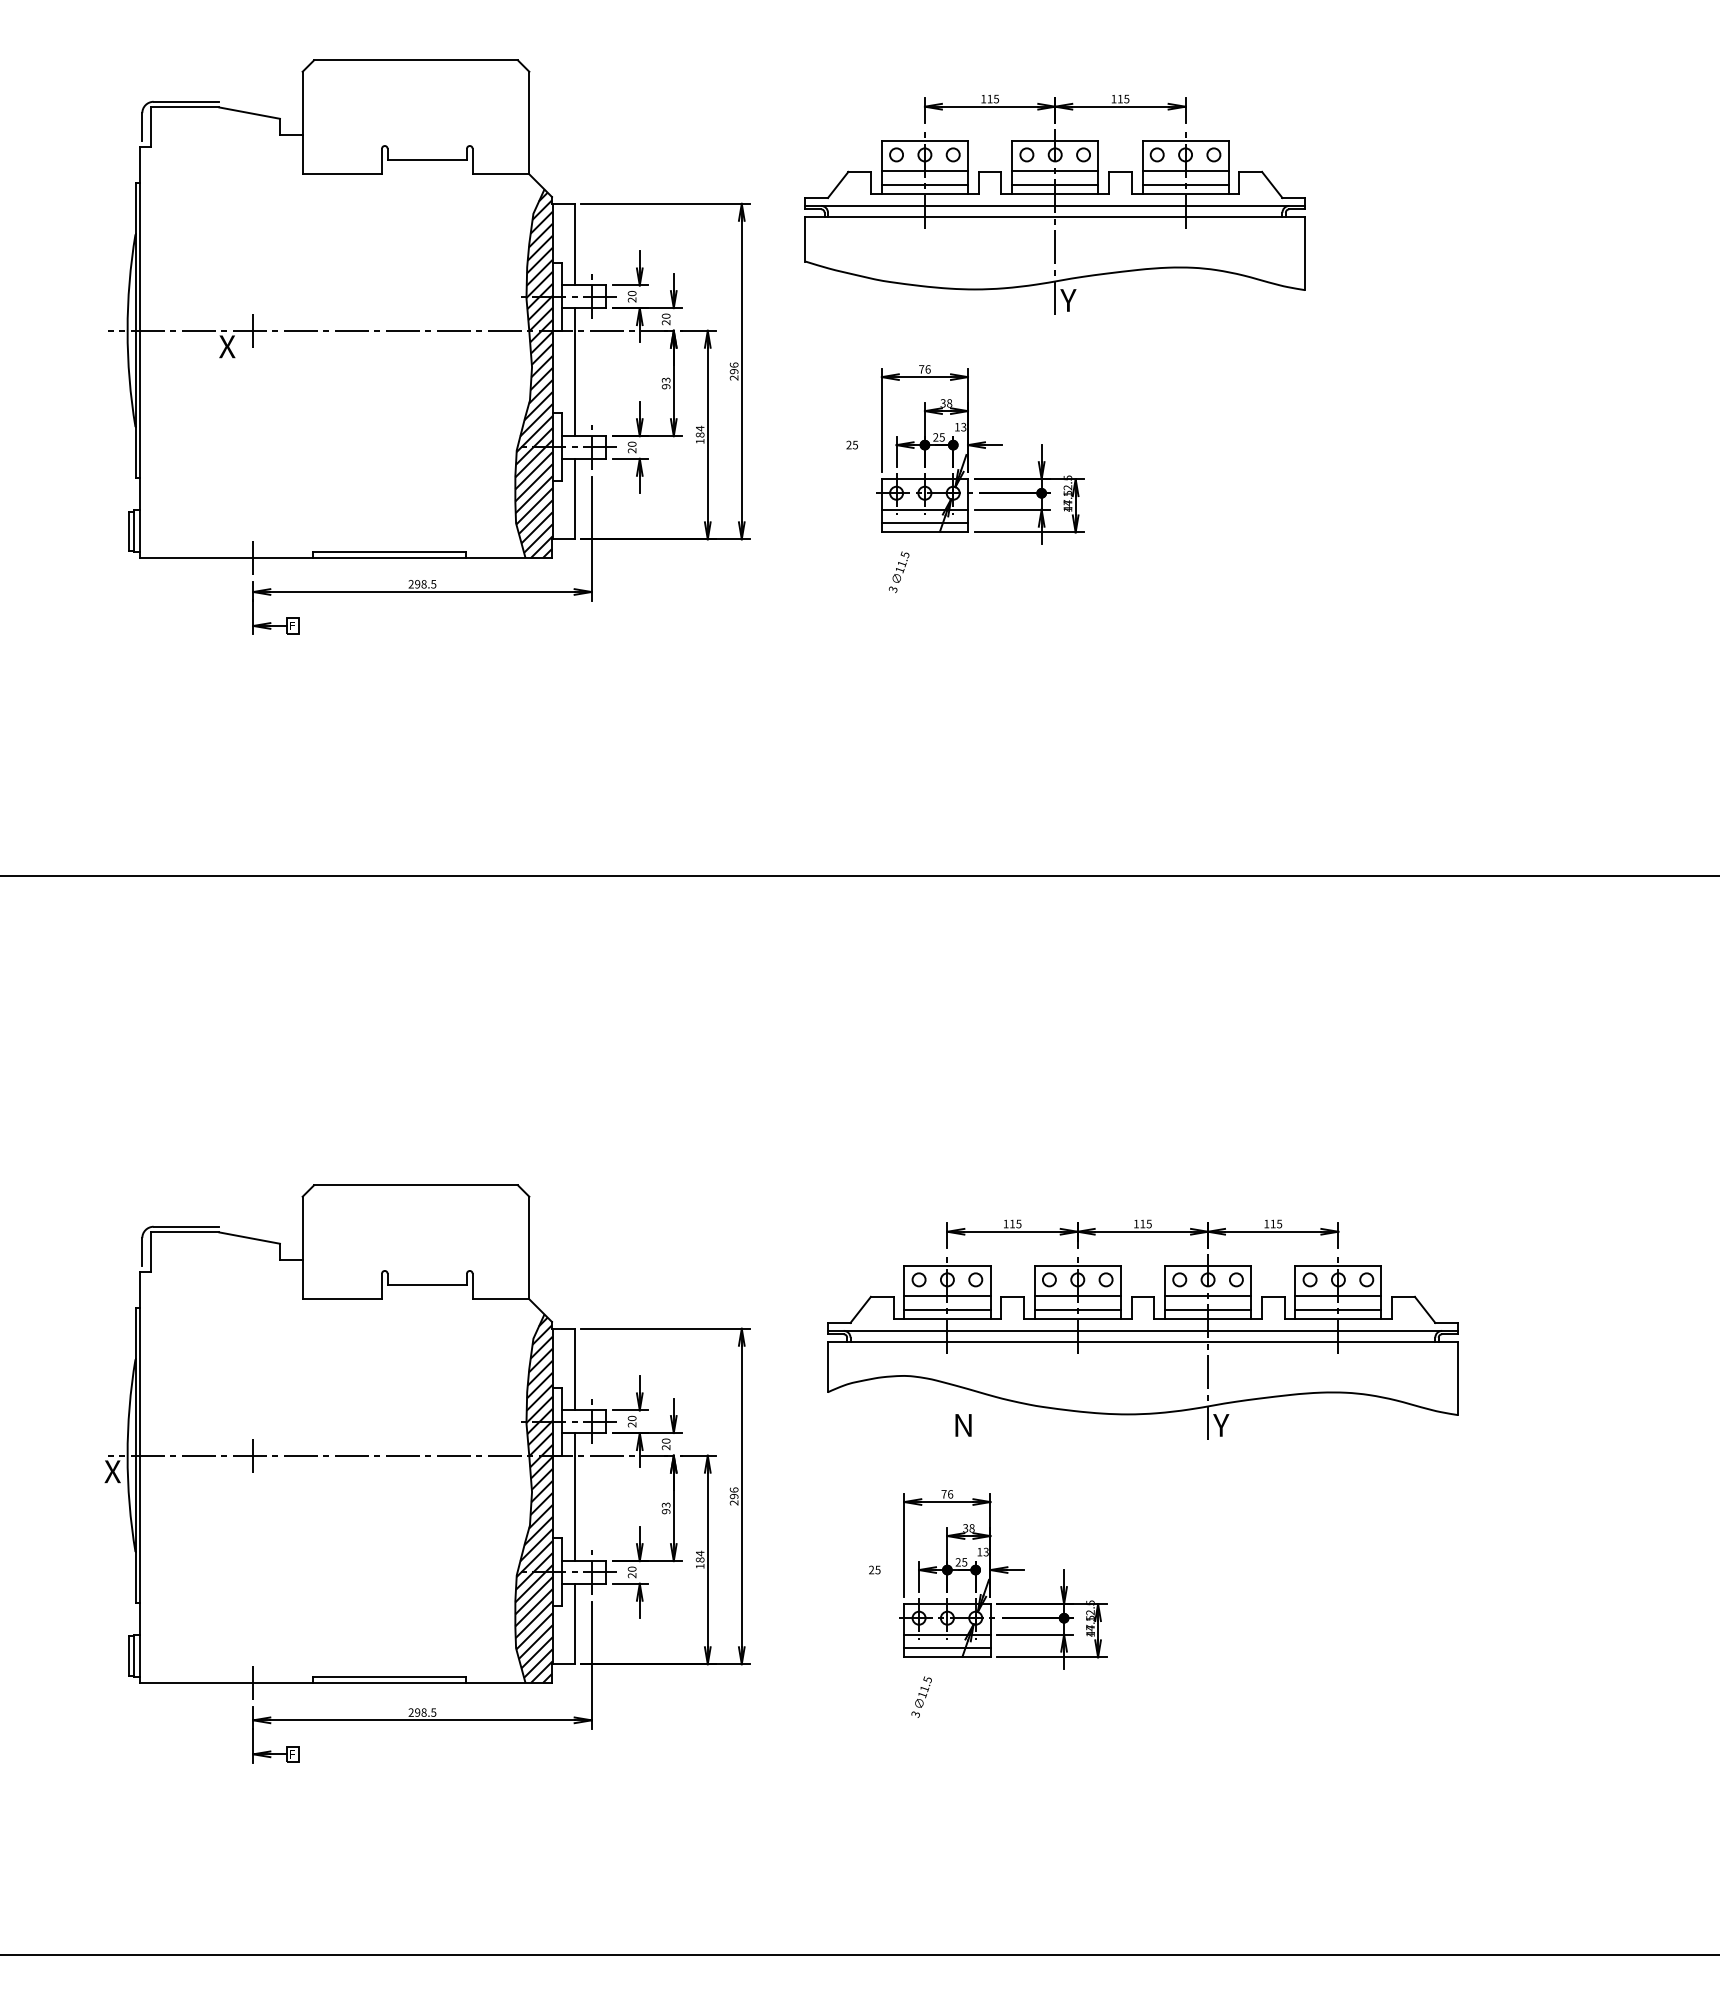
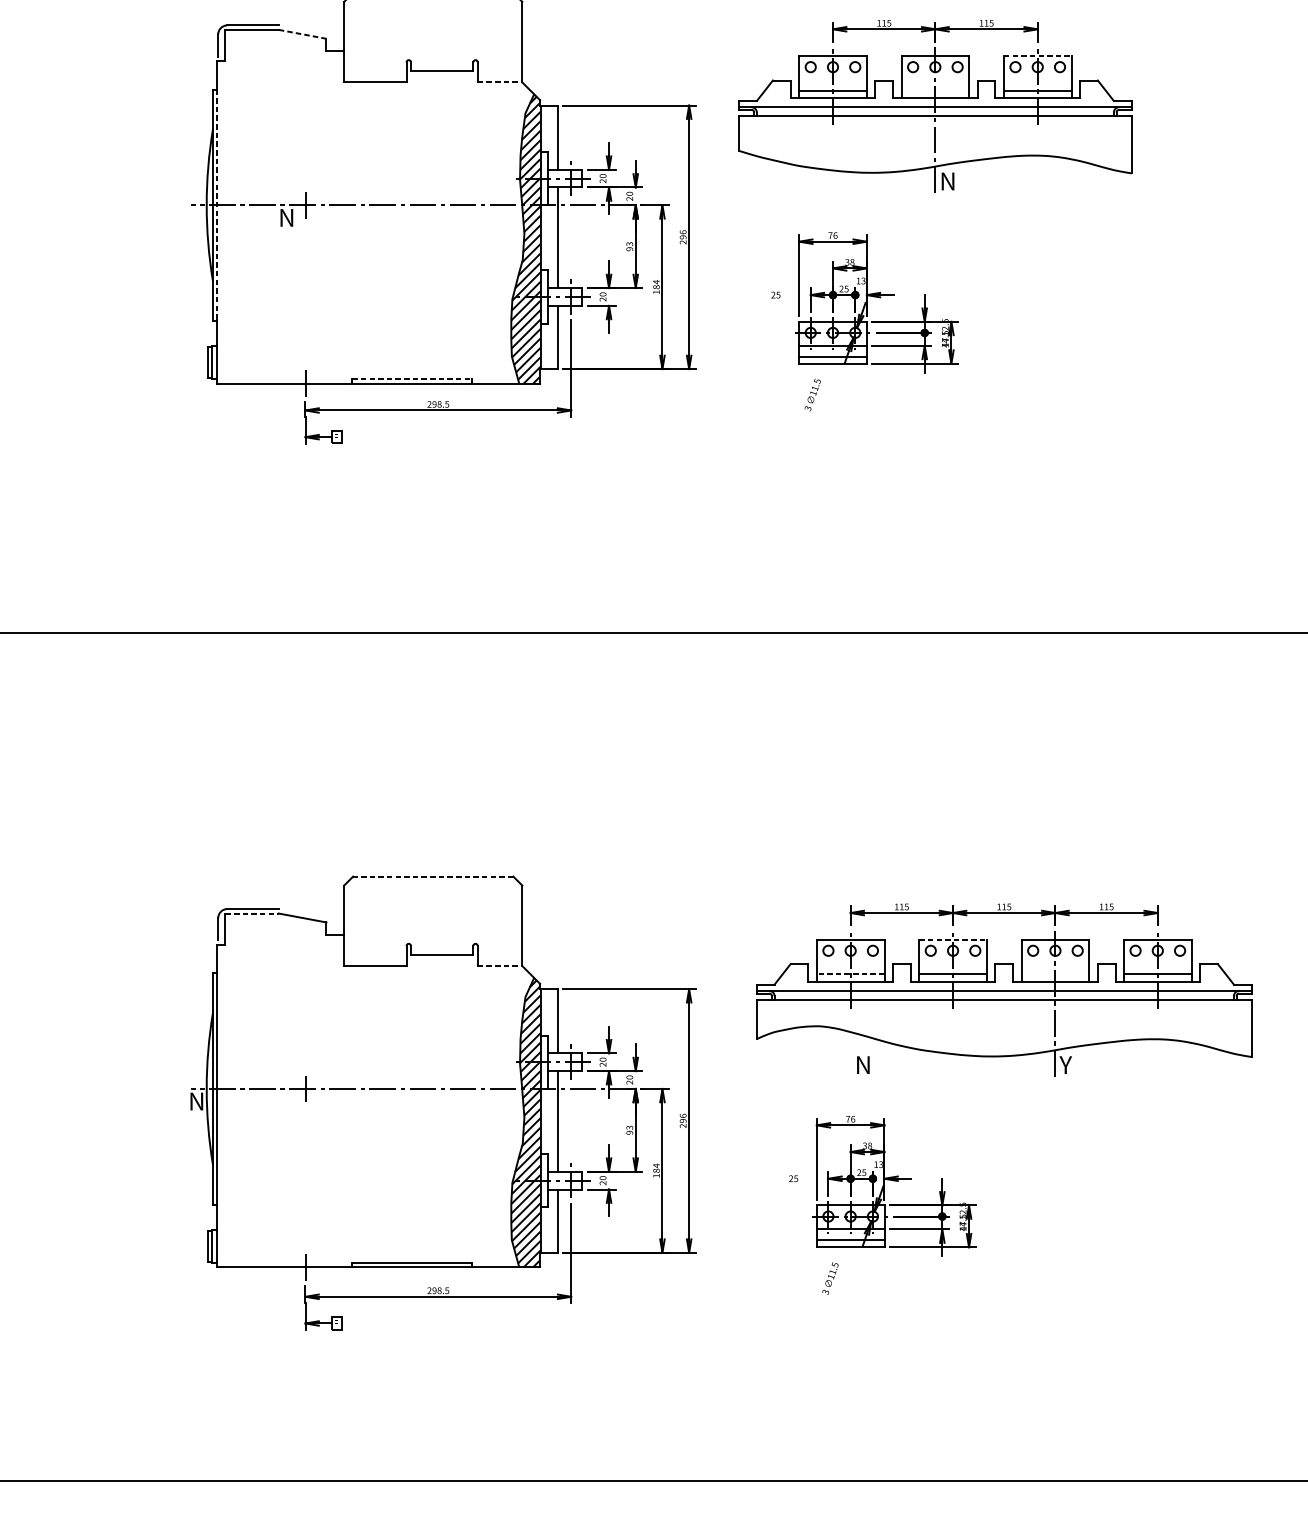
line: (249, 113) -> (302, 34), solid -> dashed
line: (1186, 140) -> (1038, 55), solid -> dashed
line: (924, 171) -> (832, 80), removed
line: (1055, 171) -> (935, 80), removed
line: (1185, 171) -> (1037, 80), removed
line: (501, 174) -> (500, 82), solid -> dashed
line: (1055, 184) -> (935, 90), removed
text: (1069, 300) -> (946, 181), Y -> N
line: (140, 331) -> (216, 205), solid -> dashed
text: (228, 346) -> (285, 217), X -> N
line: (389, 552) -> (412, 379), solid -> dashed
line: (416, 1185) -> (433, 876), solid -> dashed
line: (185, 1232) -> (252, 913), solid -> dashed
line: (1078, 1265) -> (953, 939), solid -> dashed
line: (947, 1296) -> (850, 963), removed
line: (1077, 1296) -> (952, 963), removed
line: (1208, 1296) -> (1055, 963), removed
line: (1338, 1296) -> (1157, 963), removed
line: (501, 1299) -> (500, 966), solid -> dashed
line: (946, 1309) -> (849, 974), solid -> dashed
line: (1208, 1309) -> (1055, 974), removed
text: (113, 1471) -> (195, 1101), X -> N

